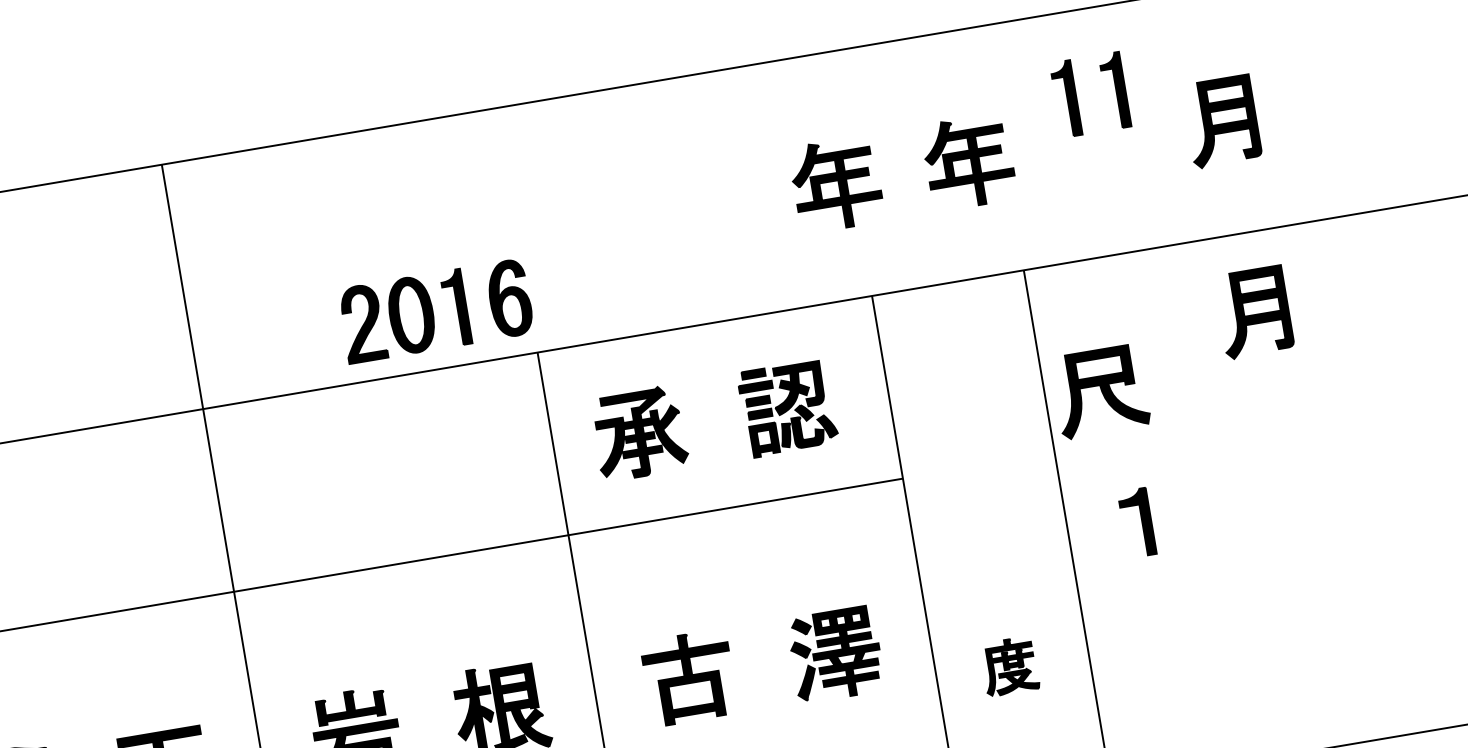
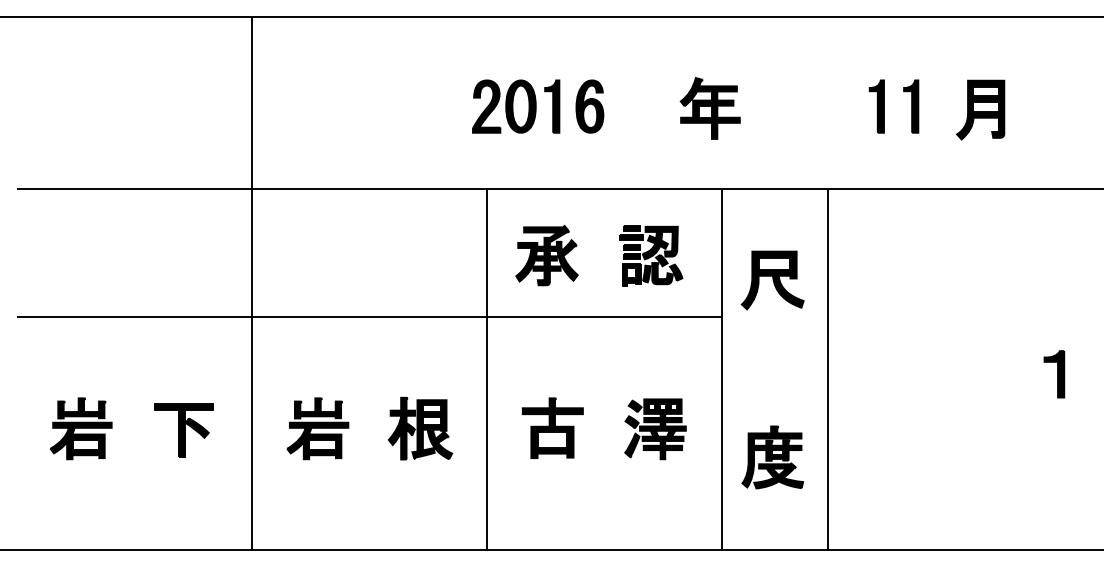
part: (1077, 97) -> (884, 106), moved
part: (967, 162) -> (802, 108), removed
part: (436, 310) -> (538, 106), moved
part: (1253, 311) -> (980, 243), removed
part: (1100, 391) -> (772, 280), moved
part: (1137, 523) -> (1054, 374), moved
part: (1009, 666) -> (772, 457), size x1.67

